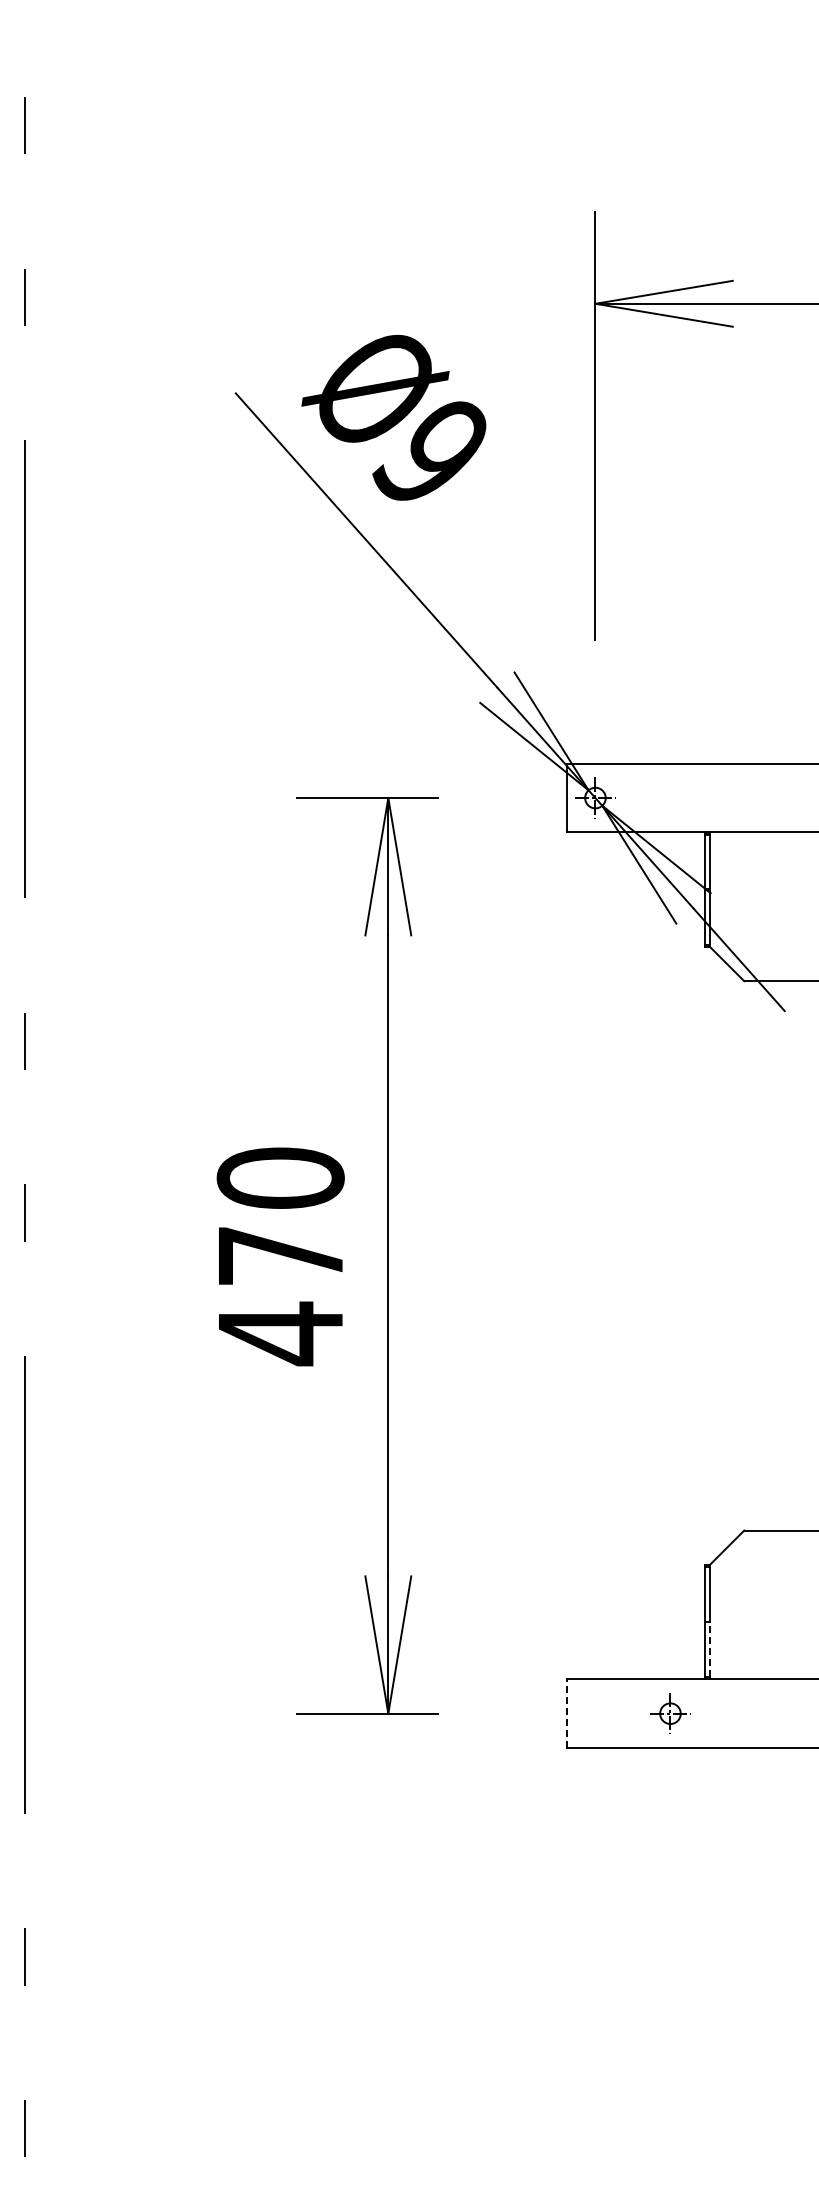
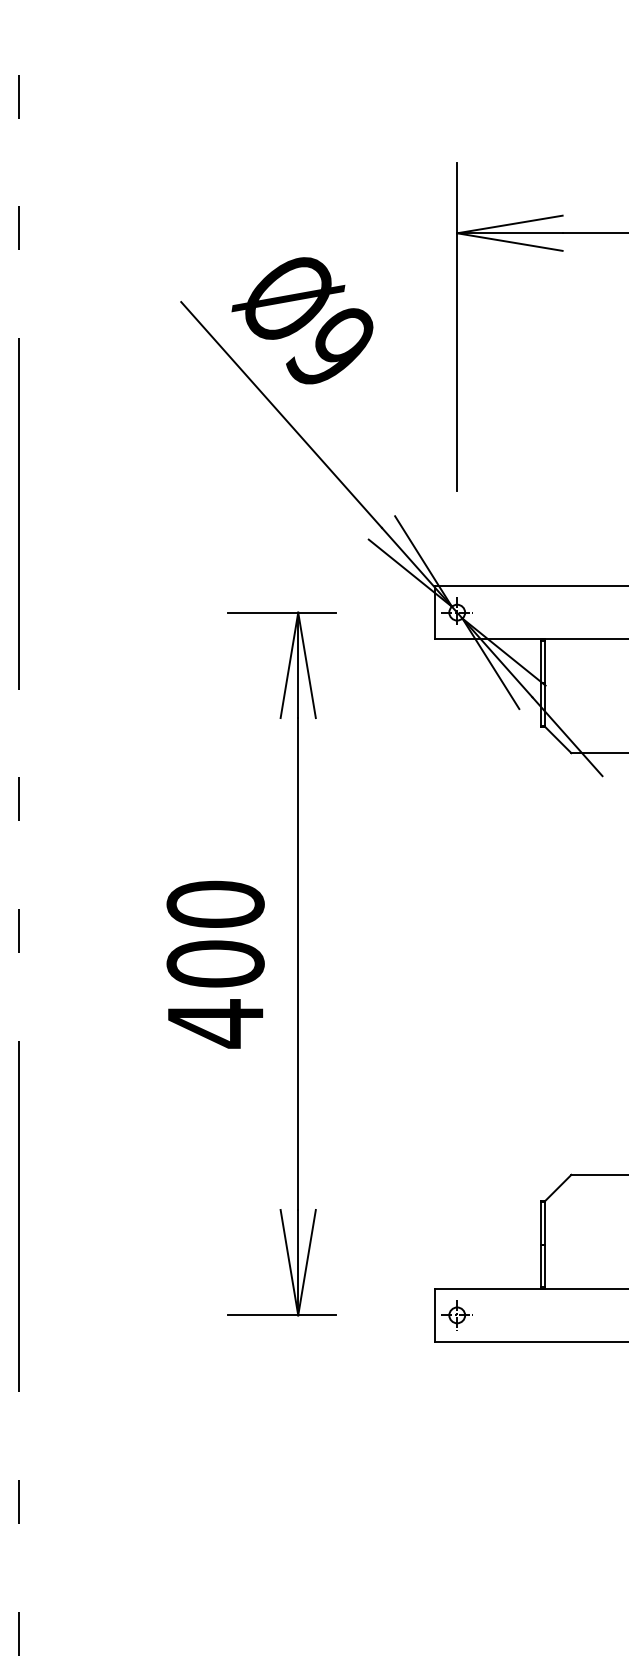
text: (280, 1255) -> (215, 963), 470 -> 400
line: (709, 1649) -> (544, 1266), dashed -> solid
line: (566, 1713) -> (434, 1315), dashed -> solid
part: (670, 1713) -> (457, 1315), moved

